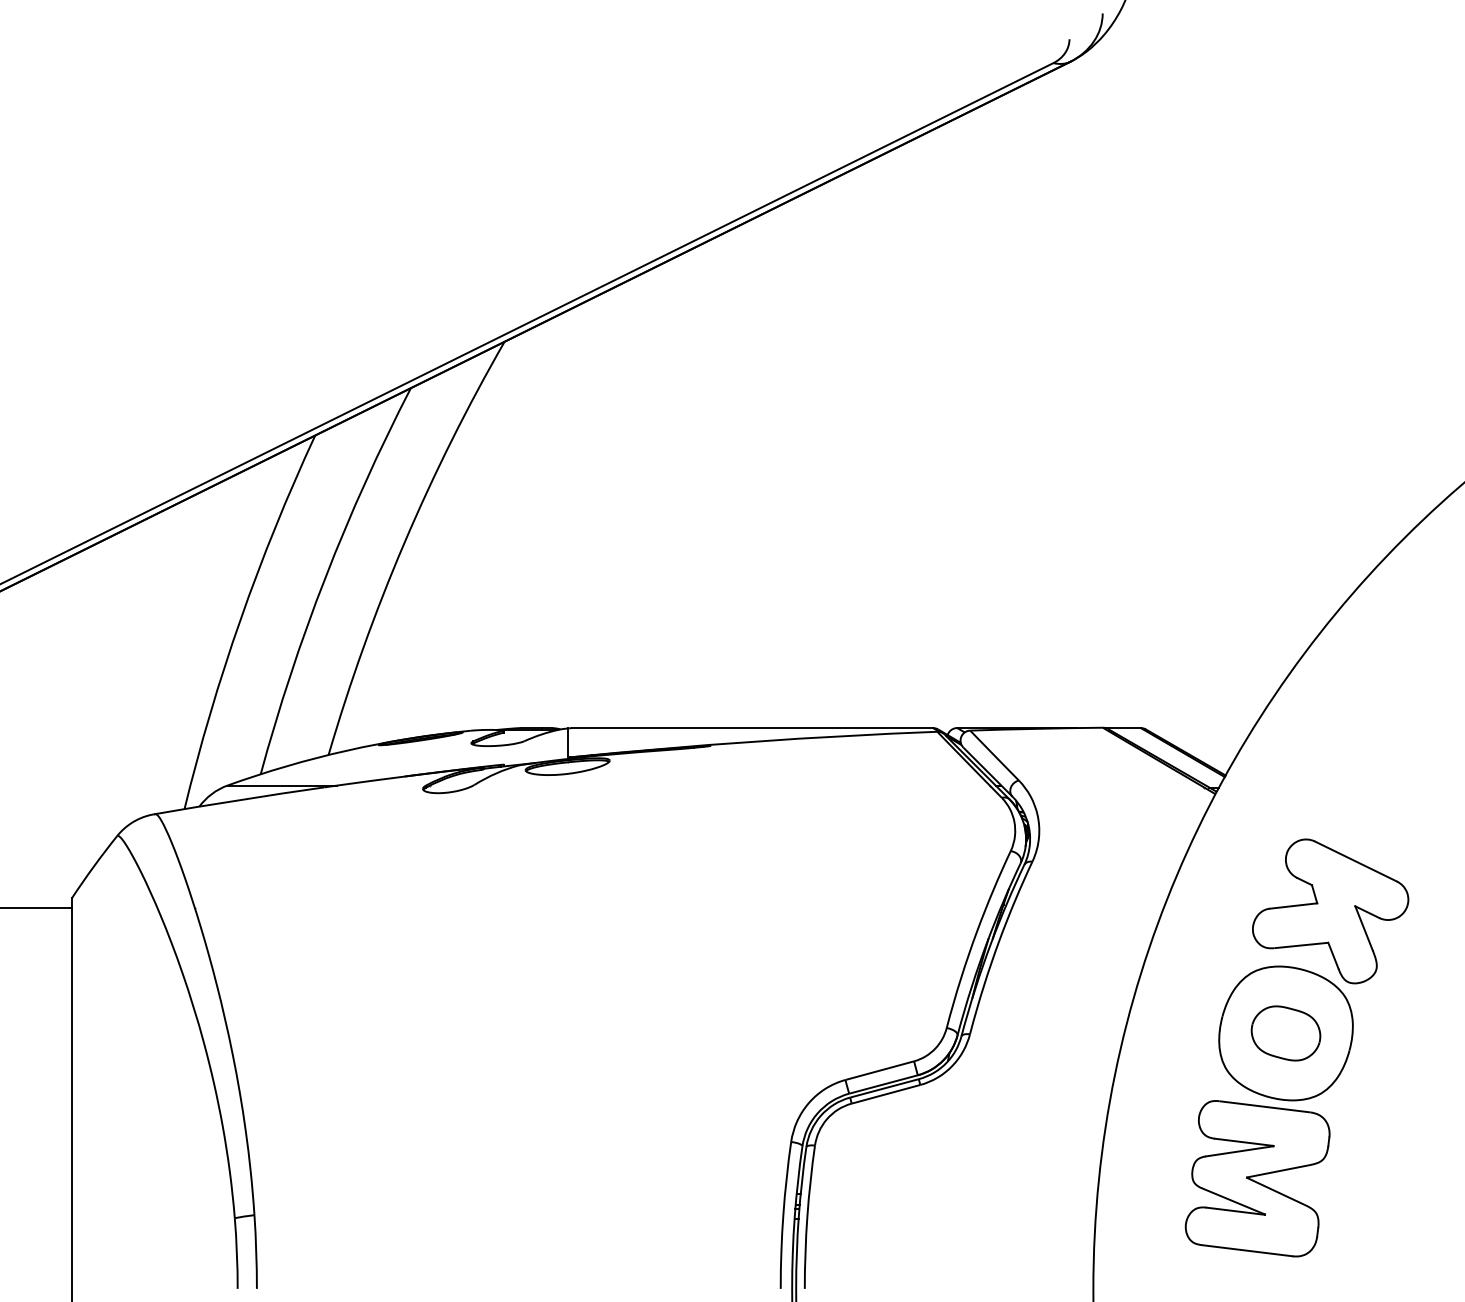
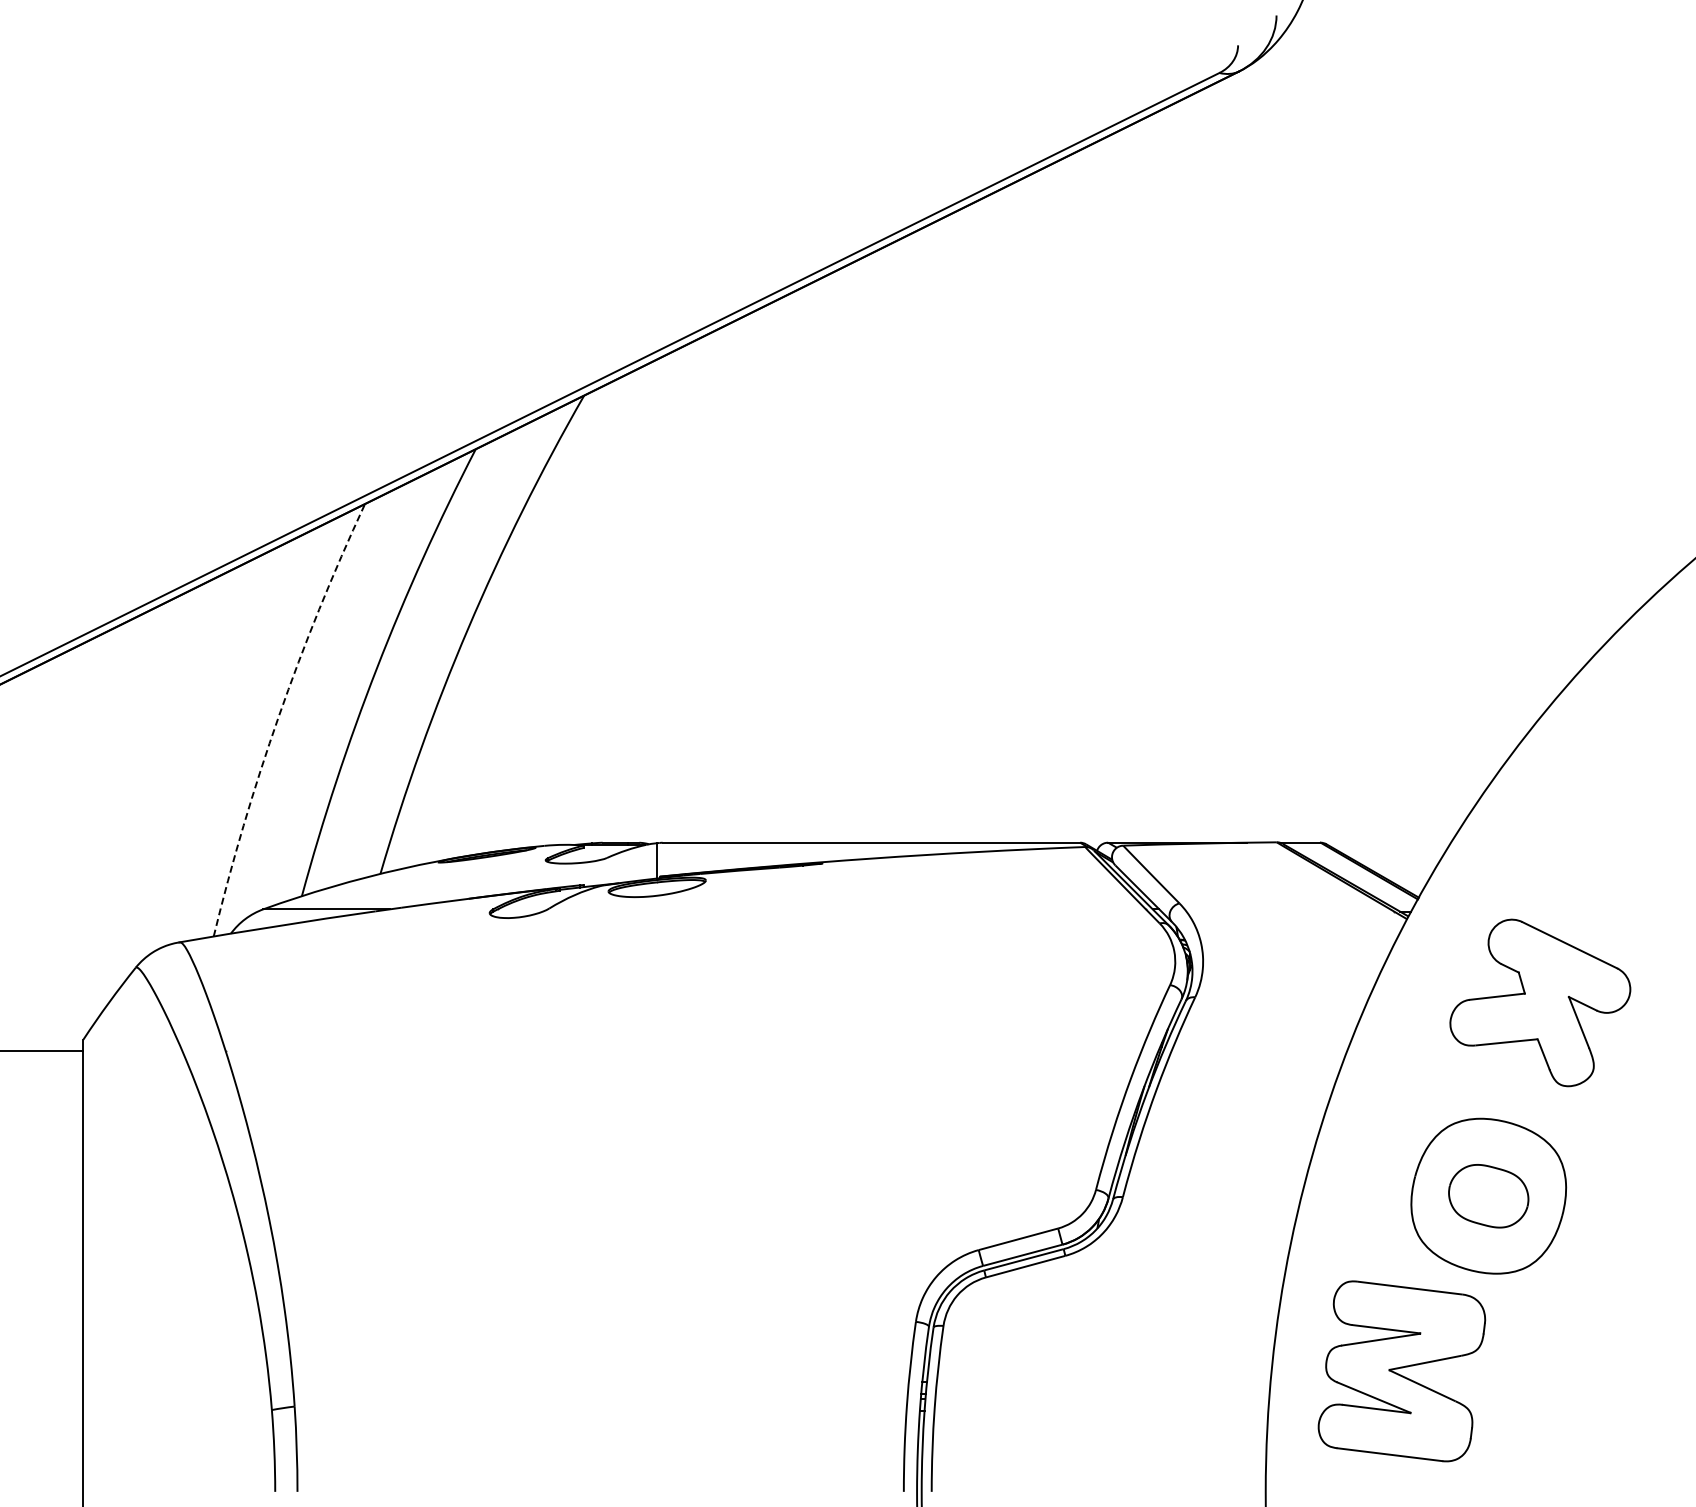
arc: (240, 619) -> (278, 716), solid -> dashed
part: (1330, 911) -> (1540, 1002), moved
part: (1257, 1178) -> (1401, 1371), moved

